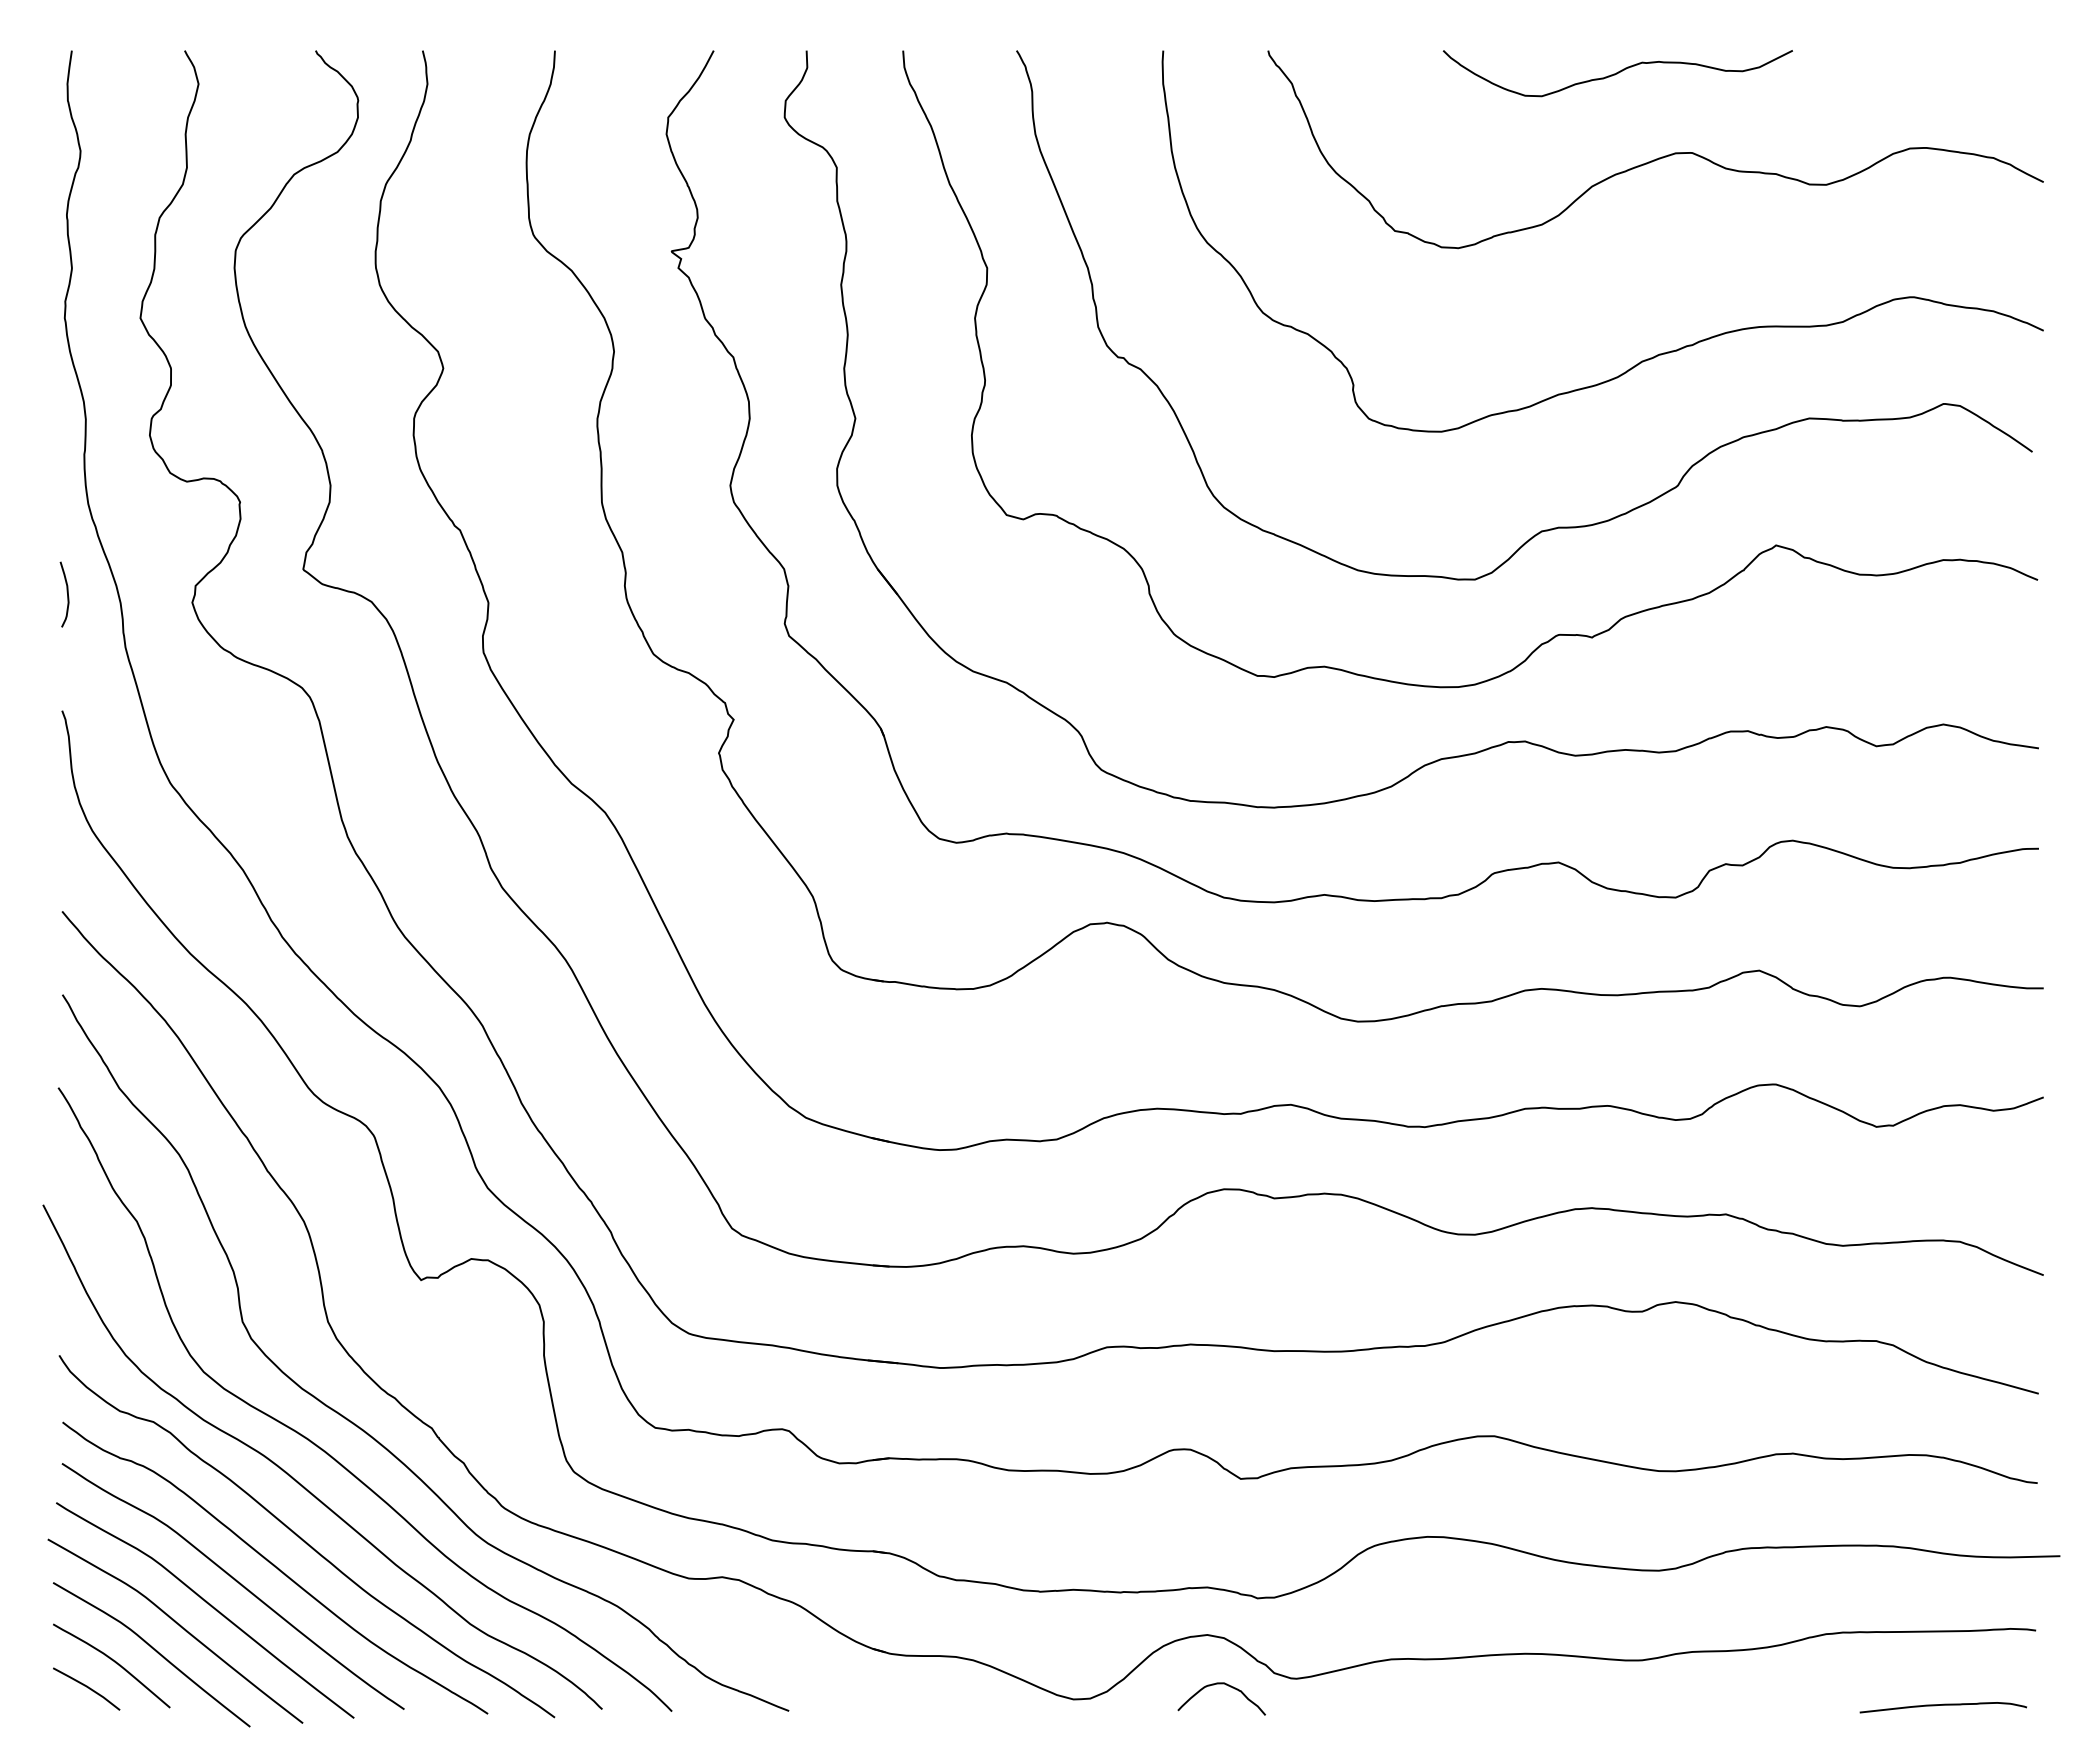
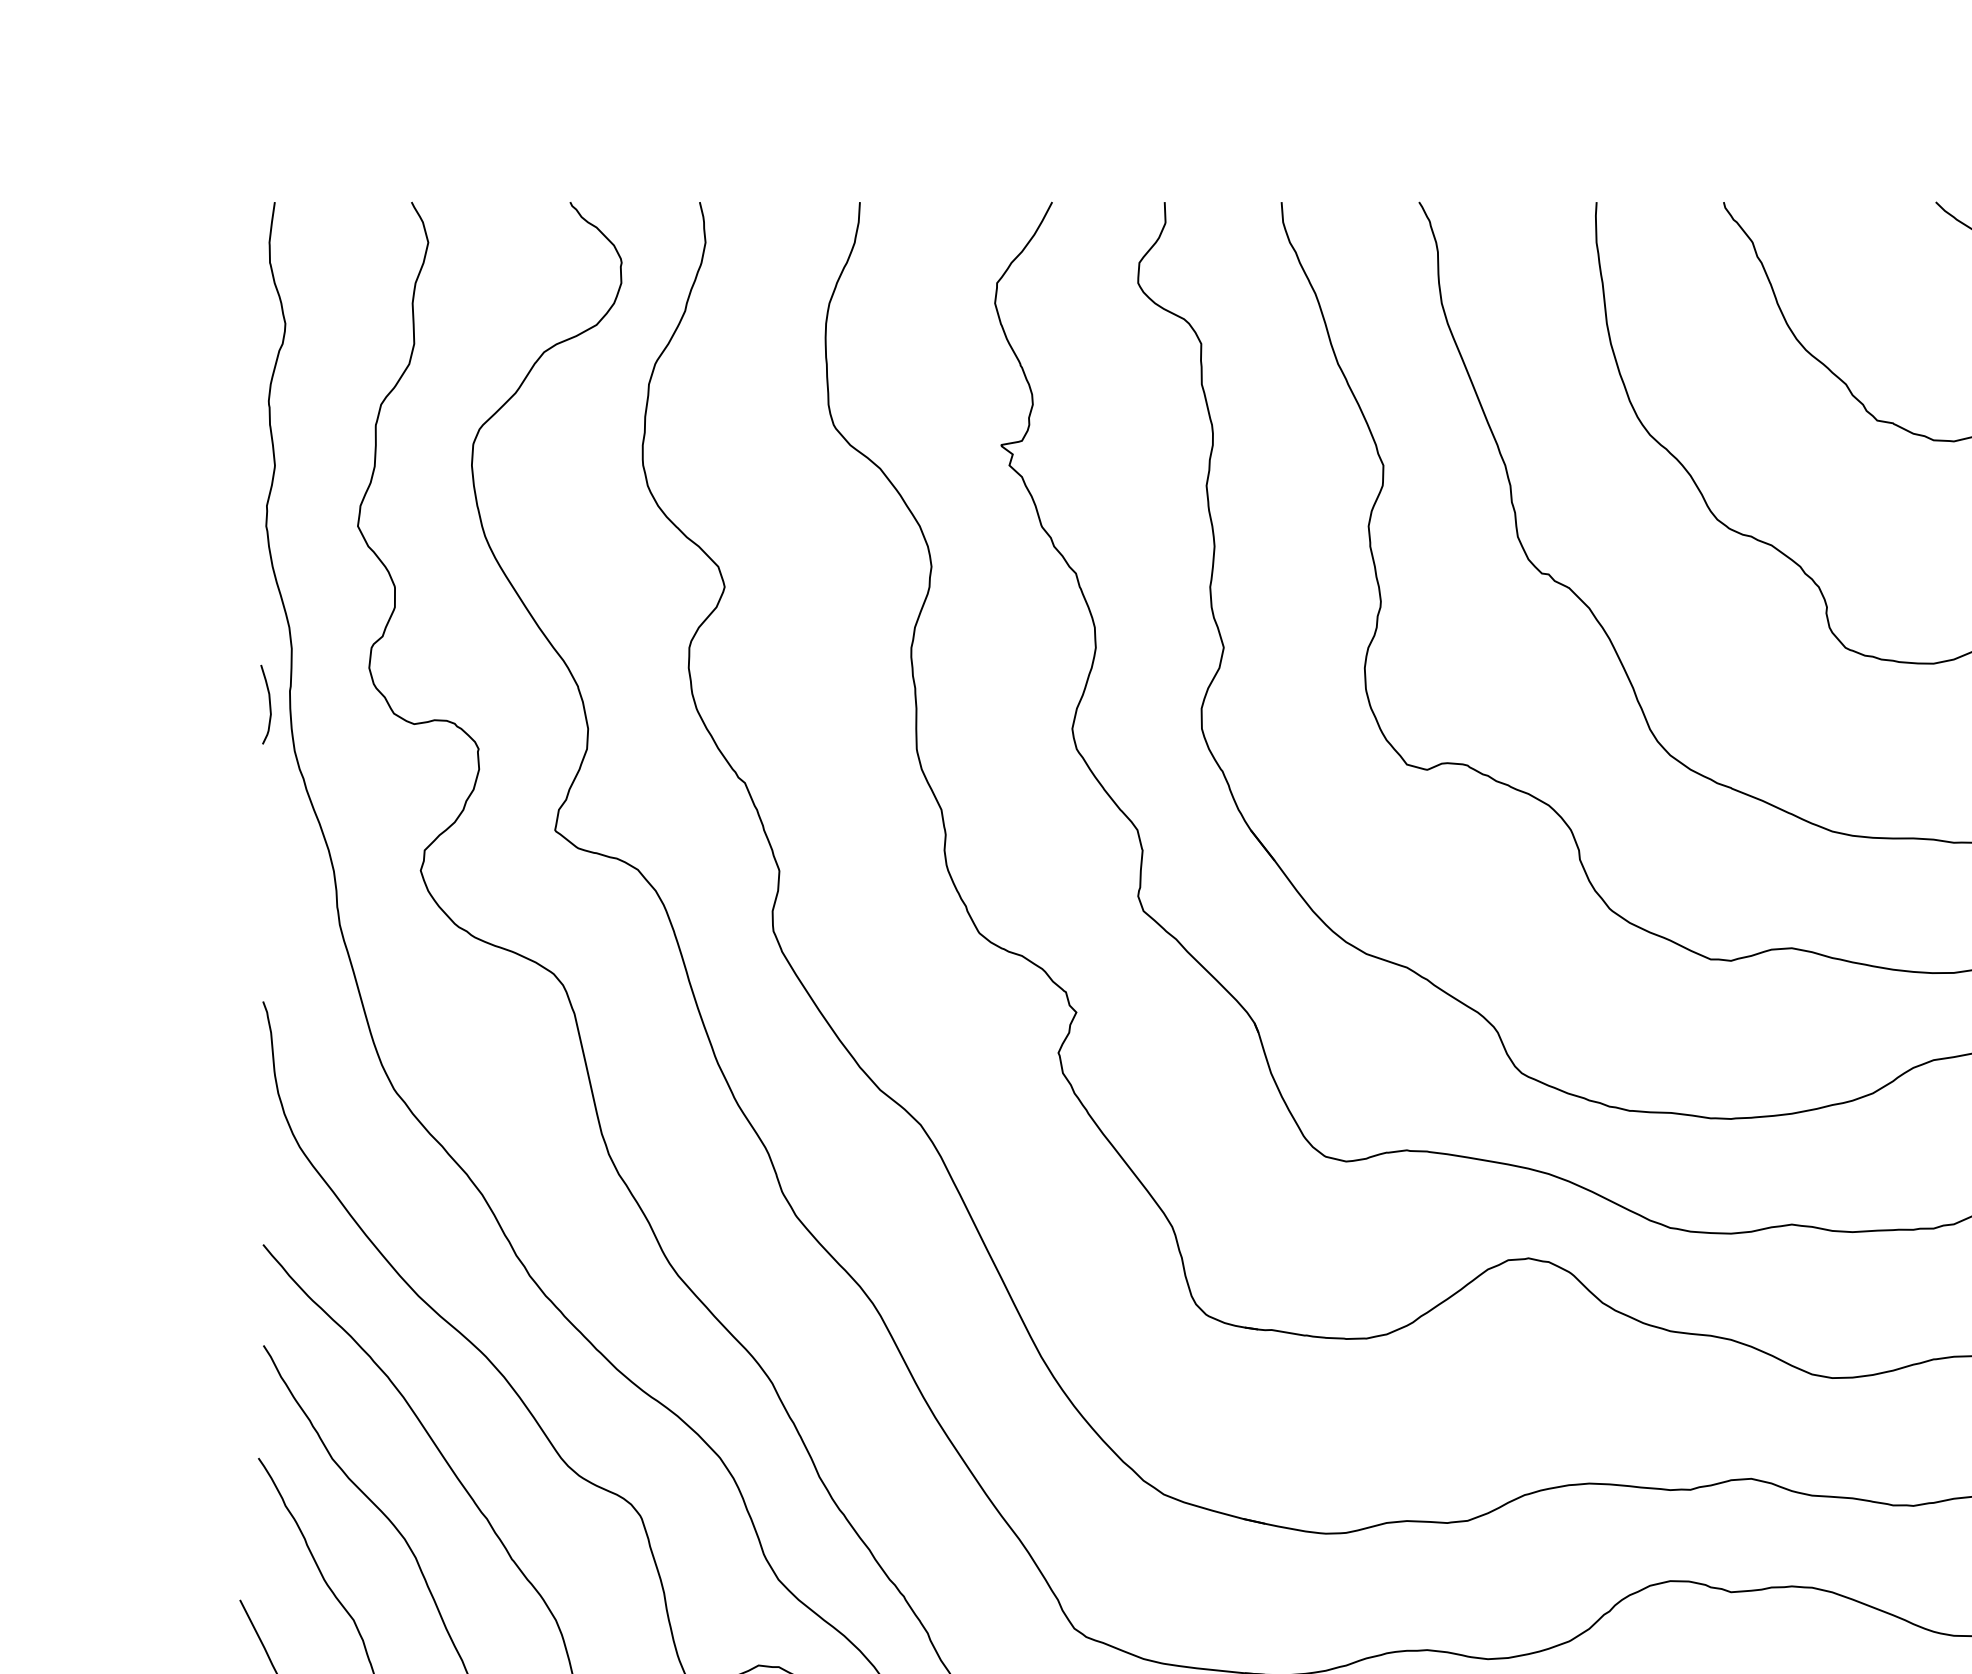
curve: (66, 592) -> (268, 702), moved

